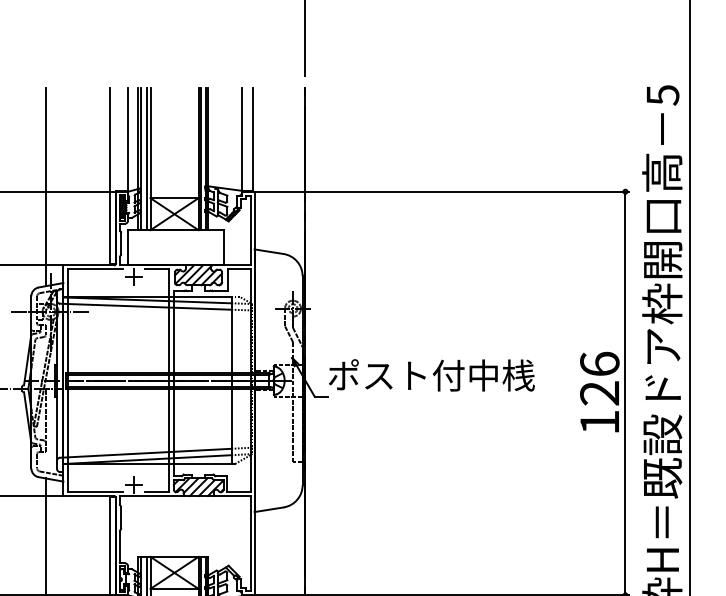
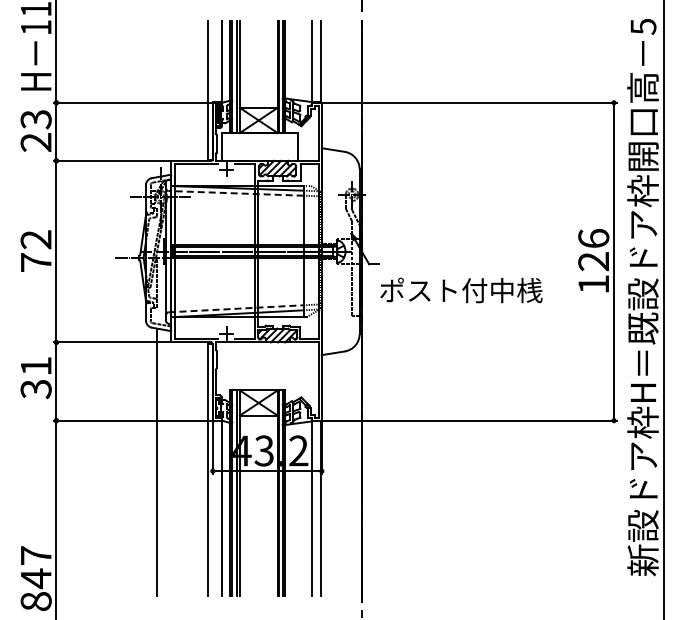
line: (46, 187) -> (157, 99), removed
line: (146, 306) -> (236, 193), solid -> dashed
text: (431, 375) -> (461, 290), moved
line: (146, 452) -> (236, 308), solid -> dashed

